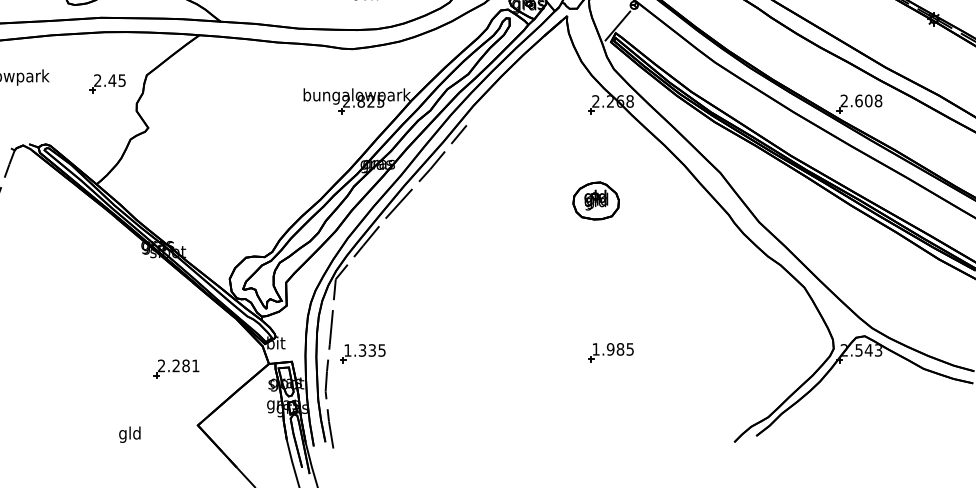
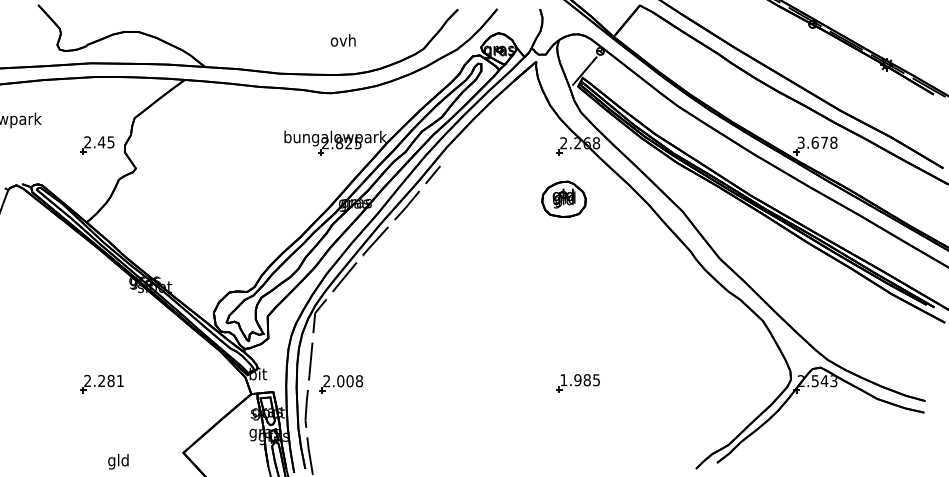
part: (107, 83) -> (97, 145), moved
text: (856, 100) -> (812, 142), 2.608 -> 3.678
part: (595, 200) -> (563, 198), moved
text: (365, 350) -> (343, 381), 1.335 -> 2.008
part: (176, 368) -> (101, 383), moved

